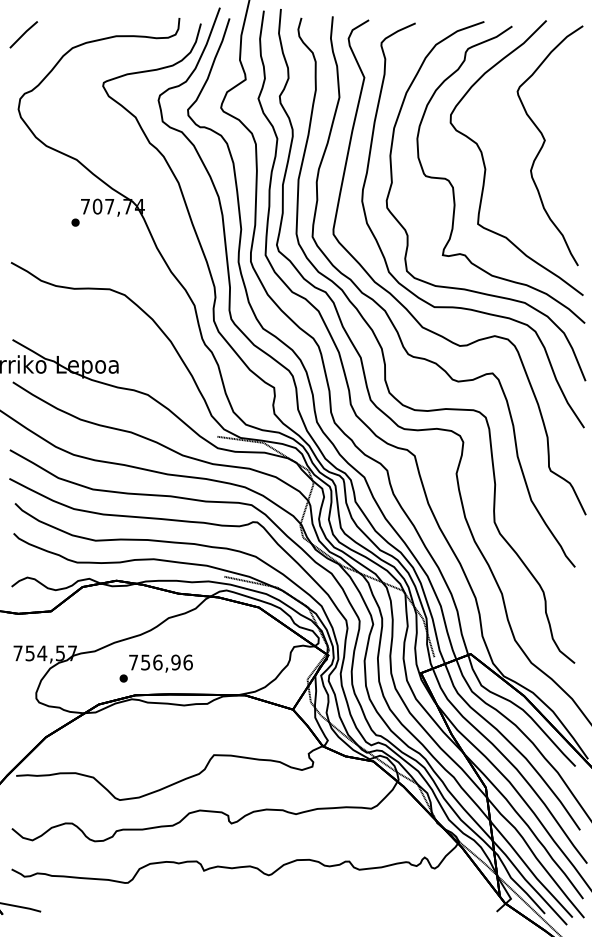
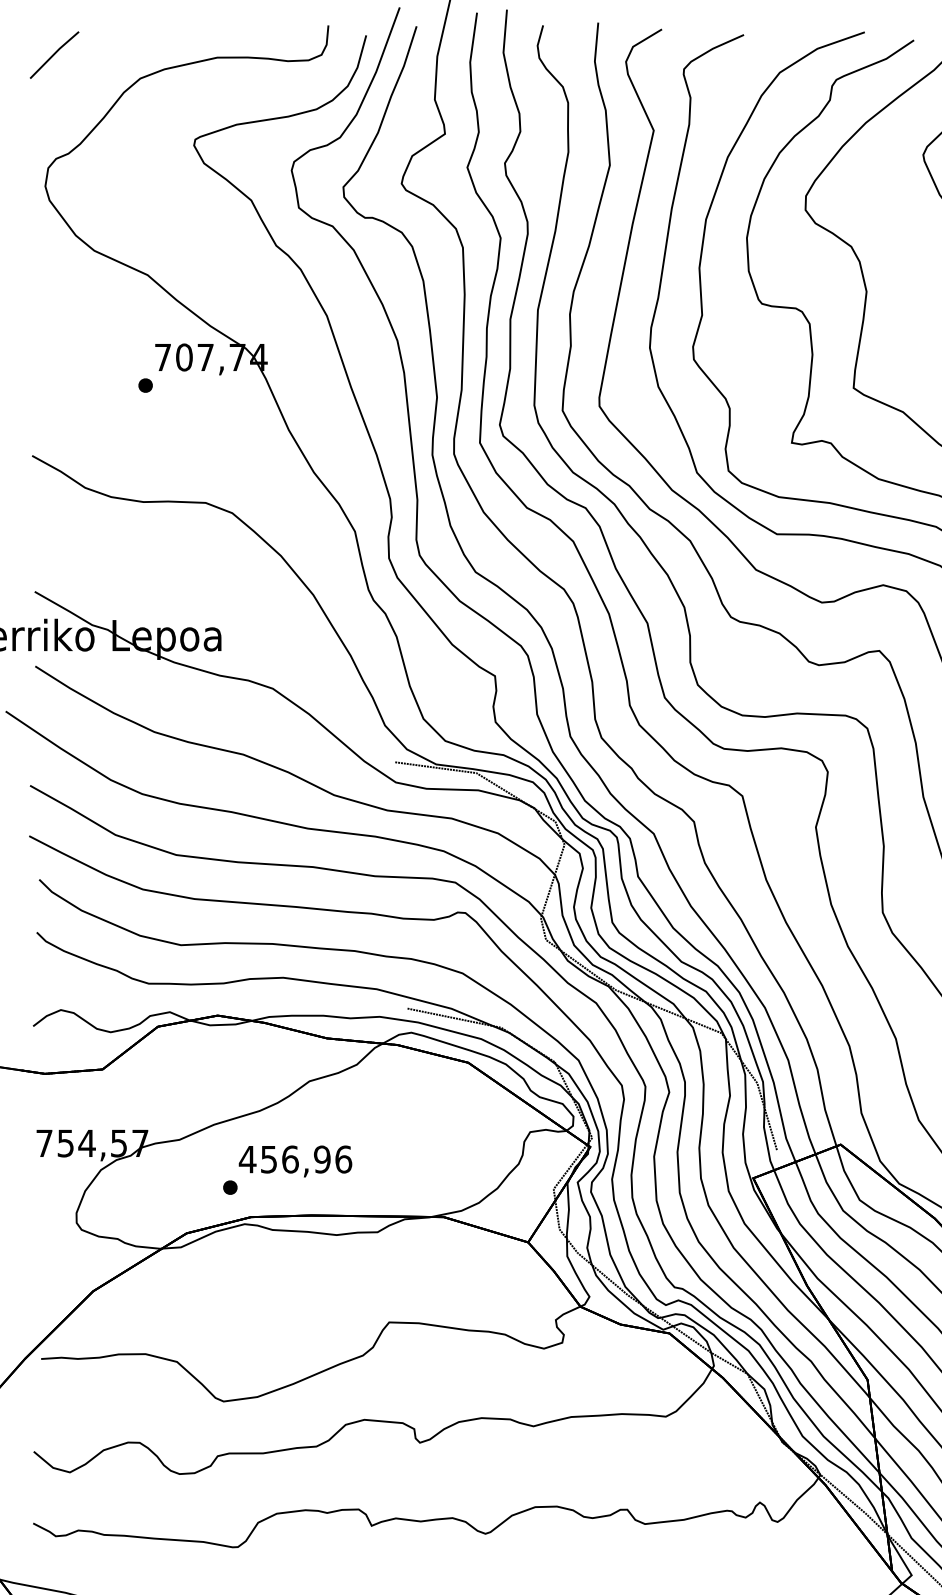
text: (133, 662) -> (247, 1159), 756,96 -> 456,96

